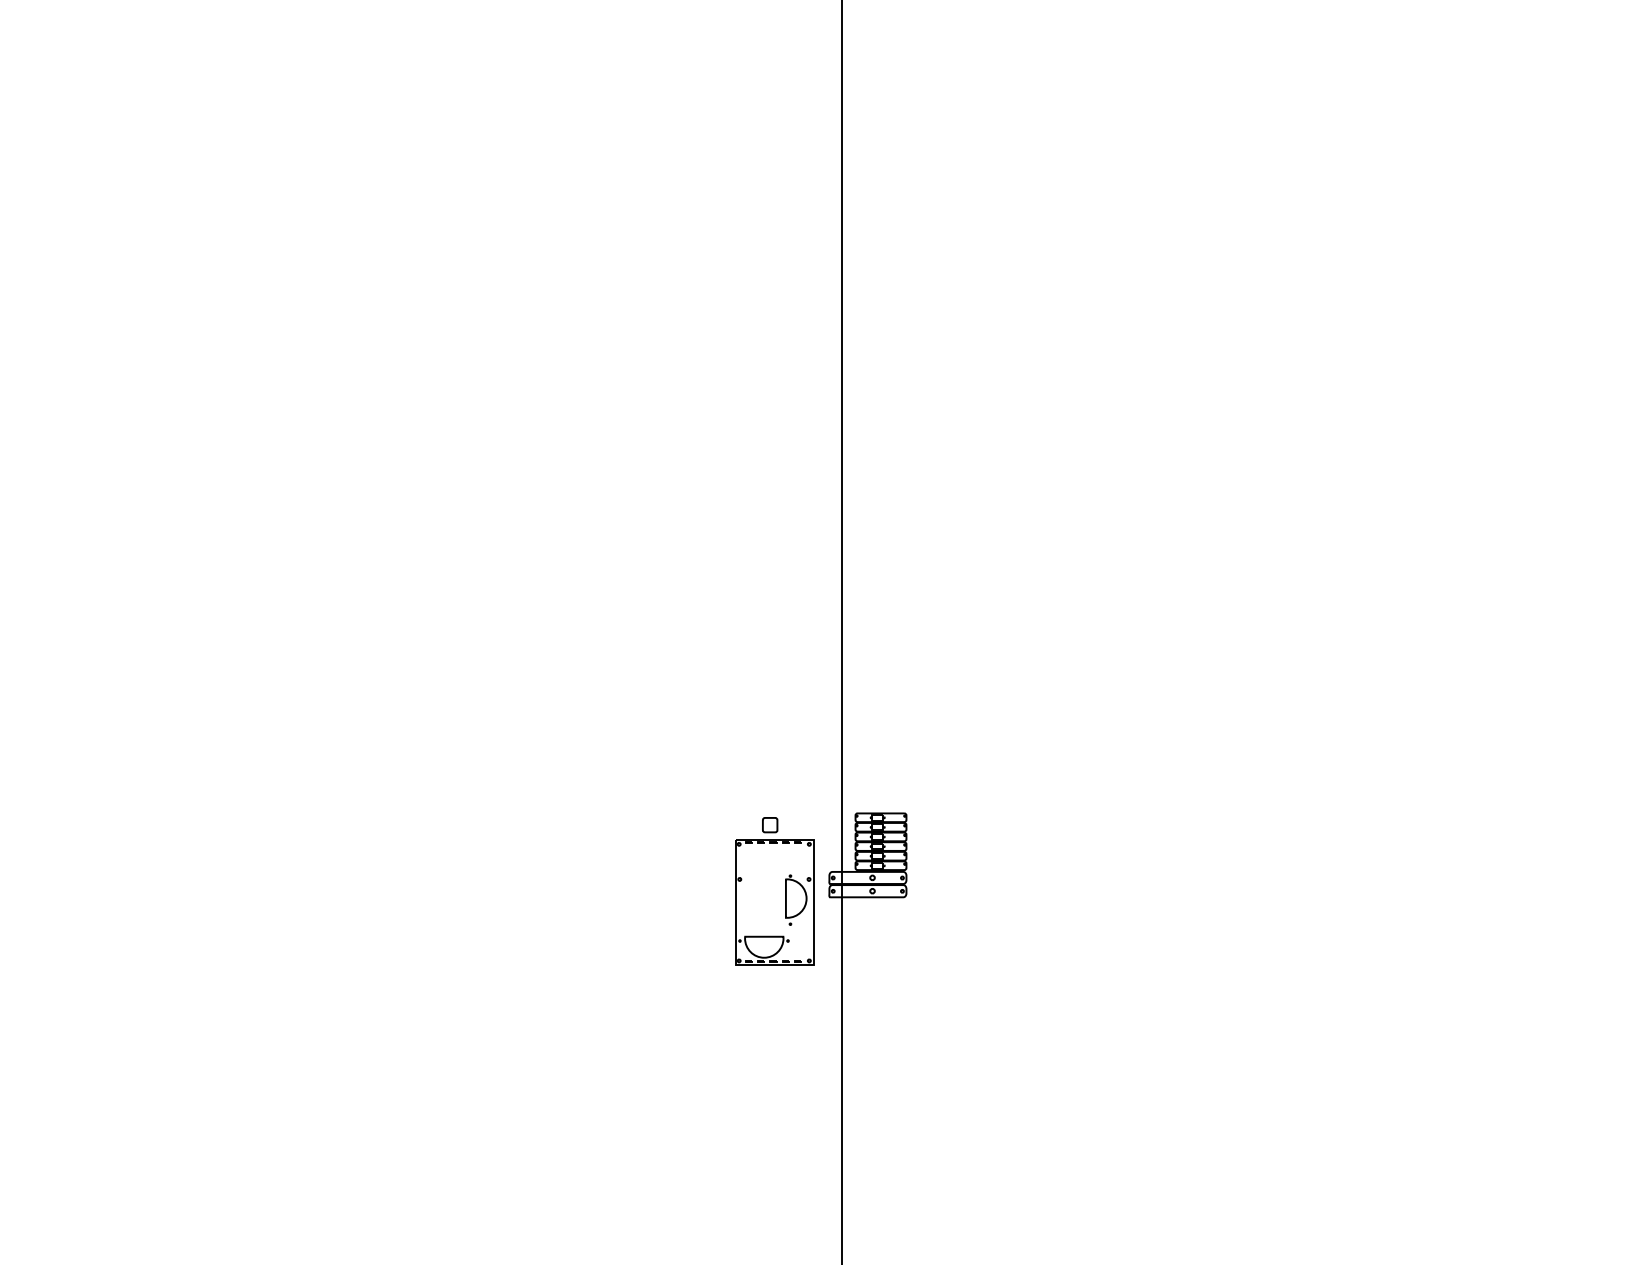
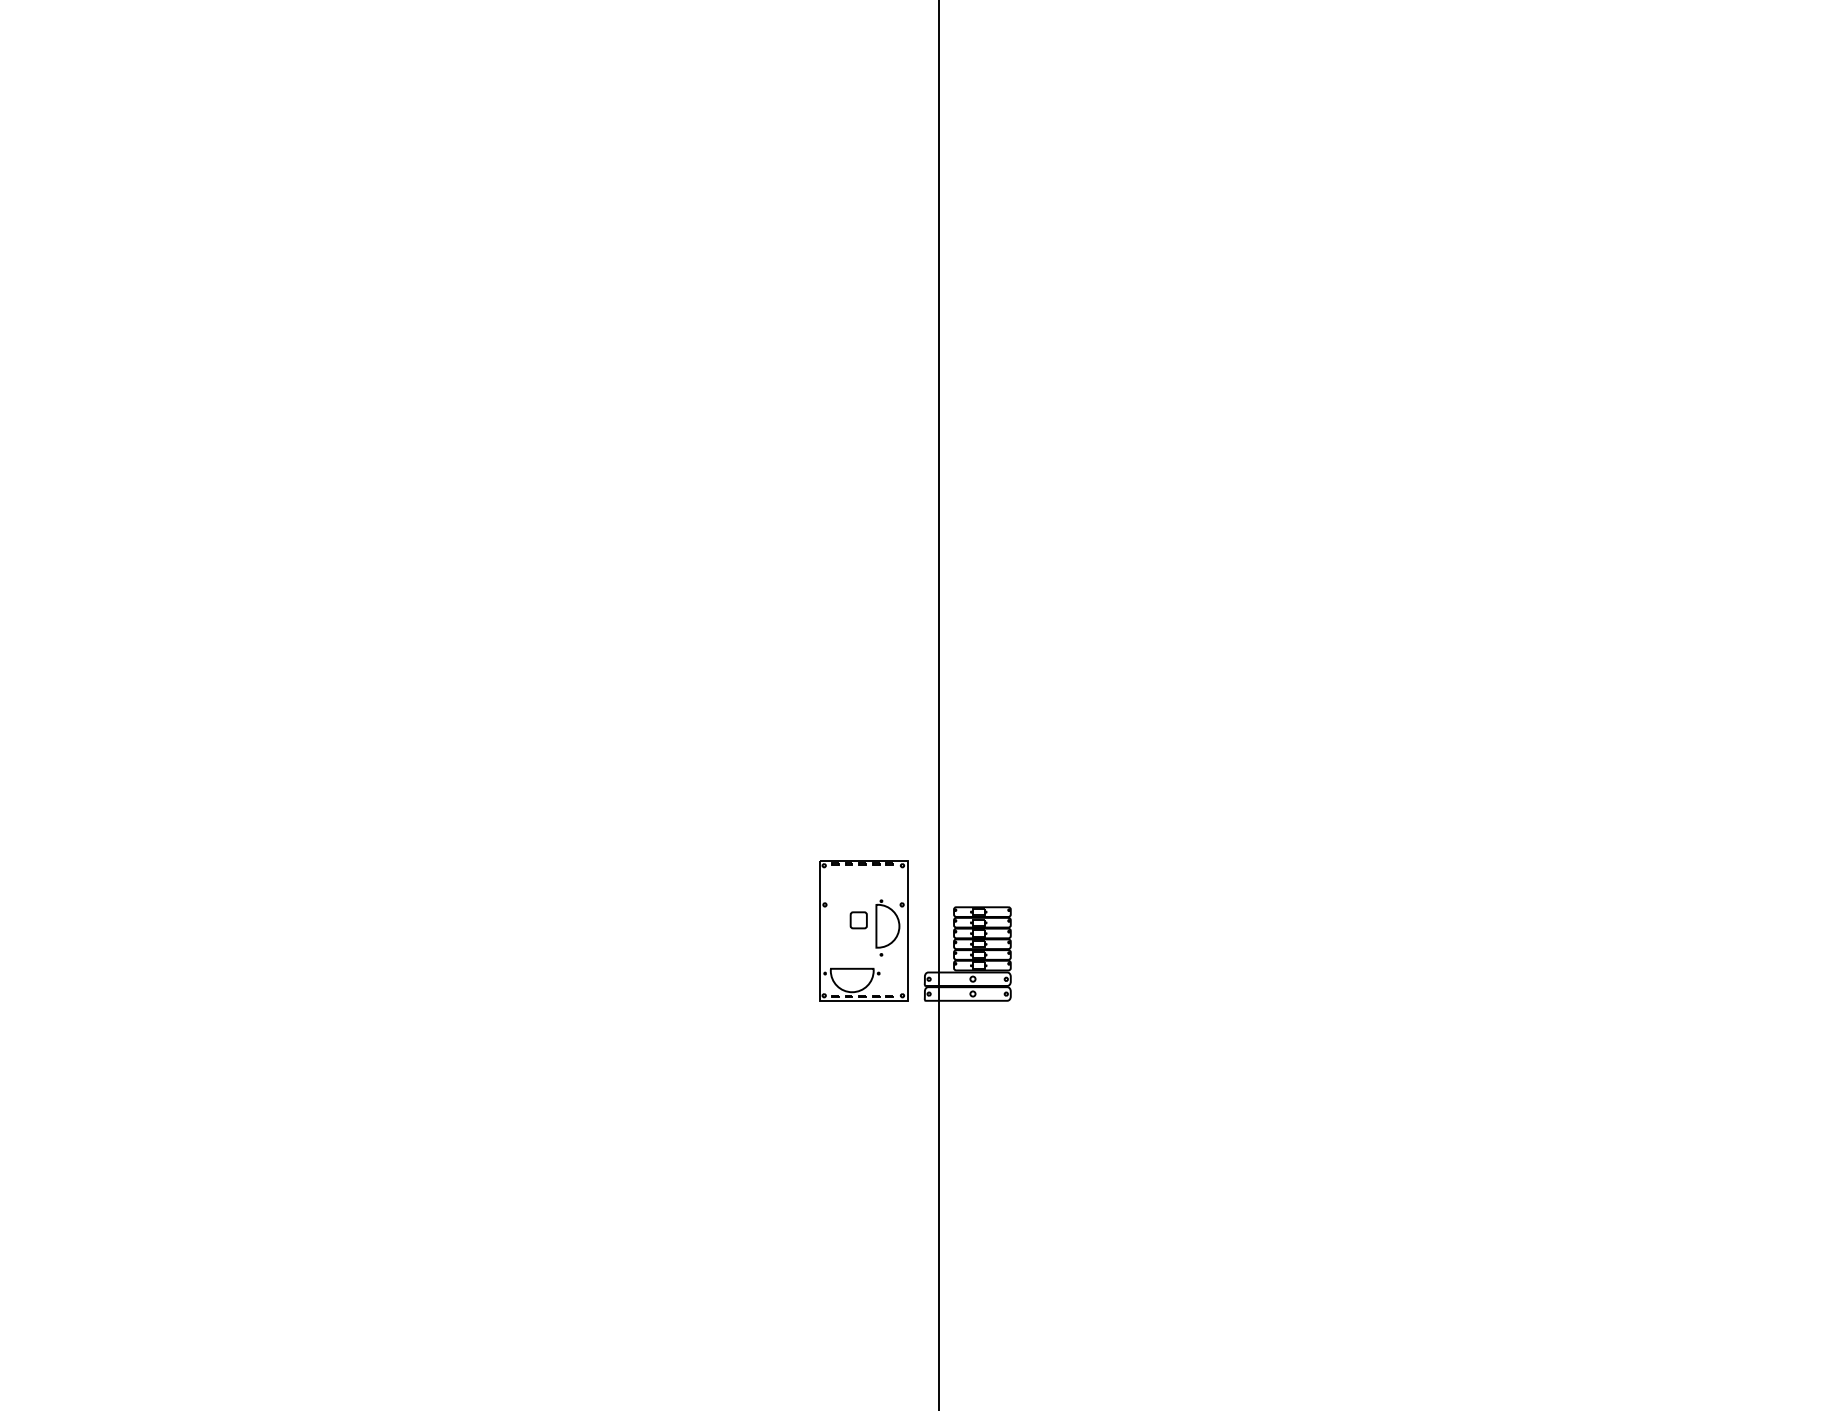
part: (774, 902) -> (863, 930), moved

